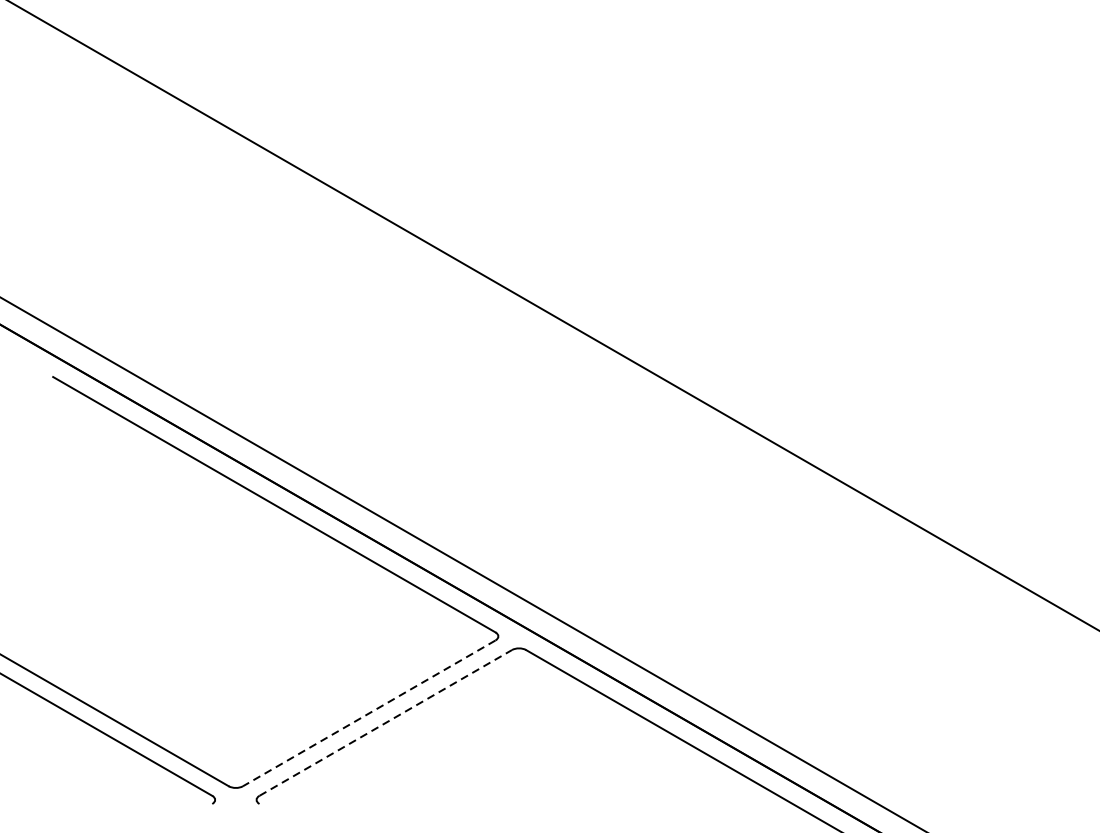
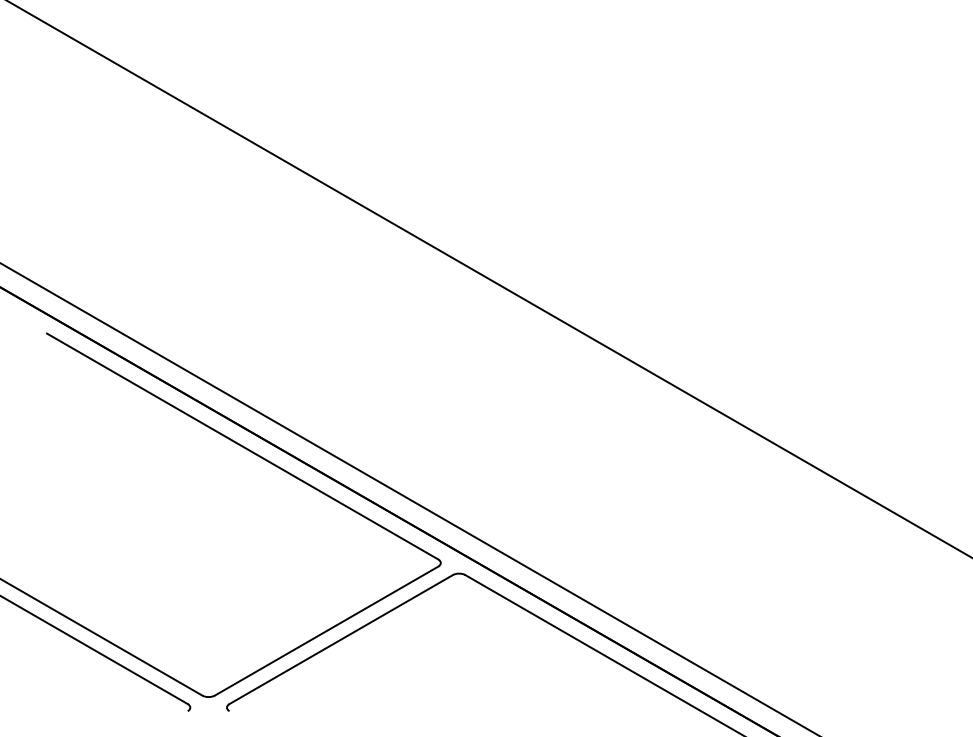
line: (369, 713) -> (326, 631), dashed -> solid
line: (386, 722) -> (341, 639), dashed -> solid

